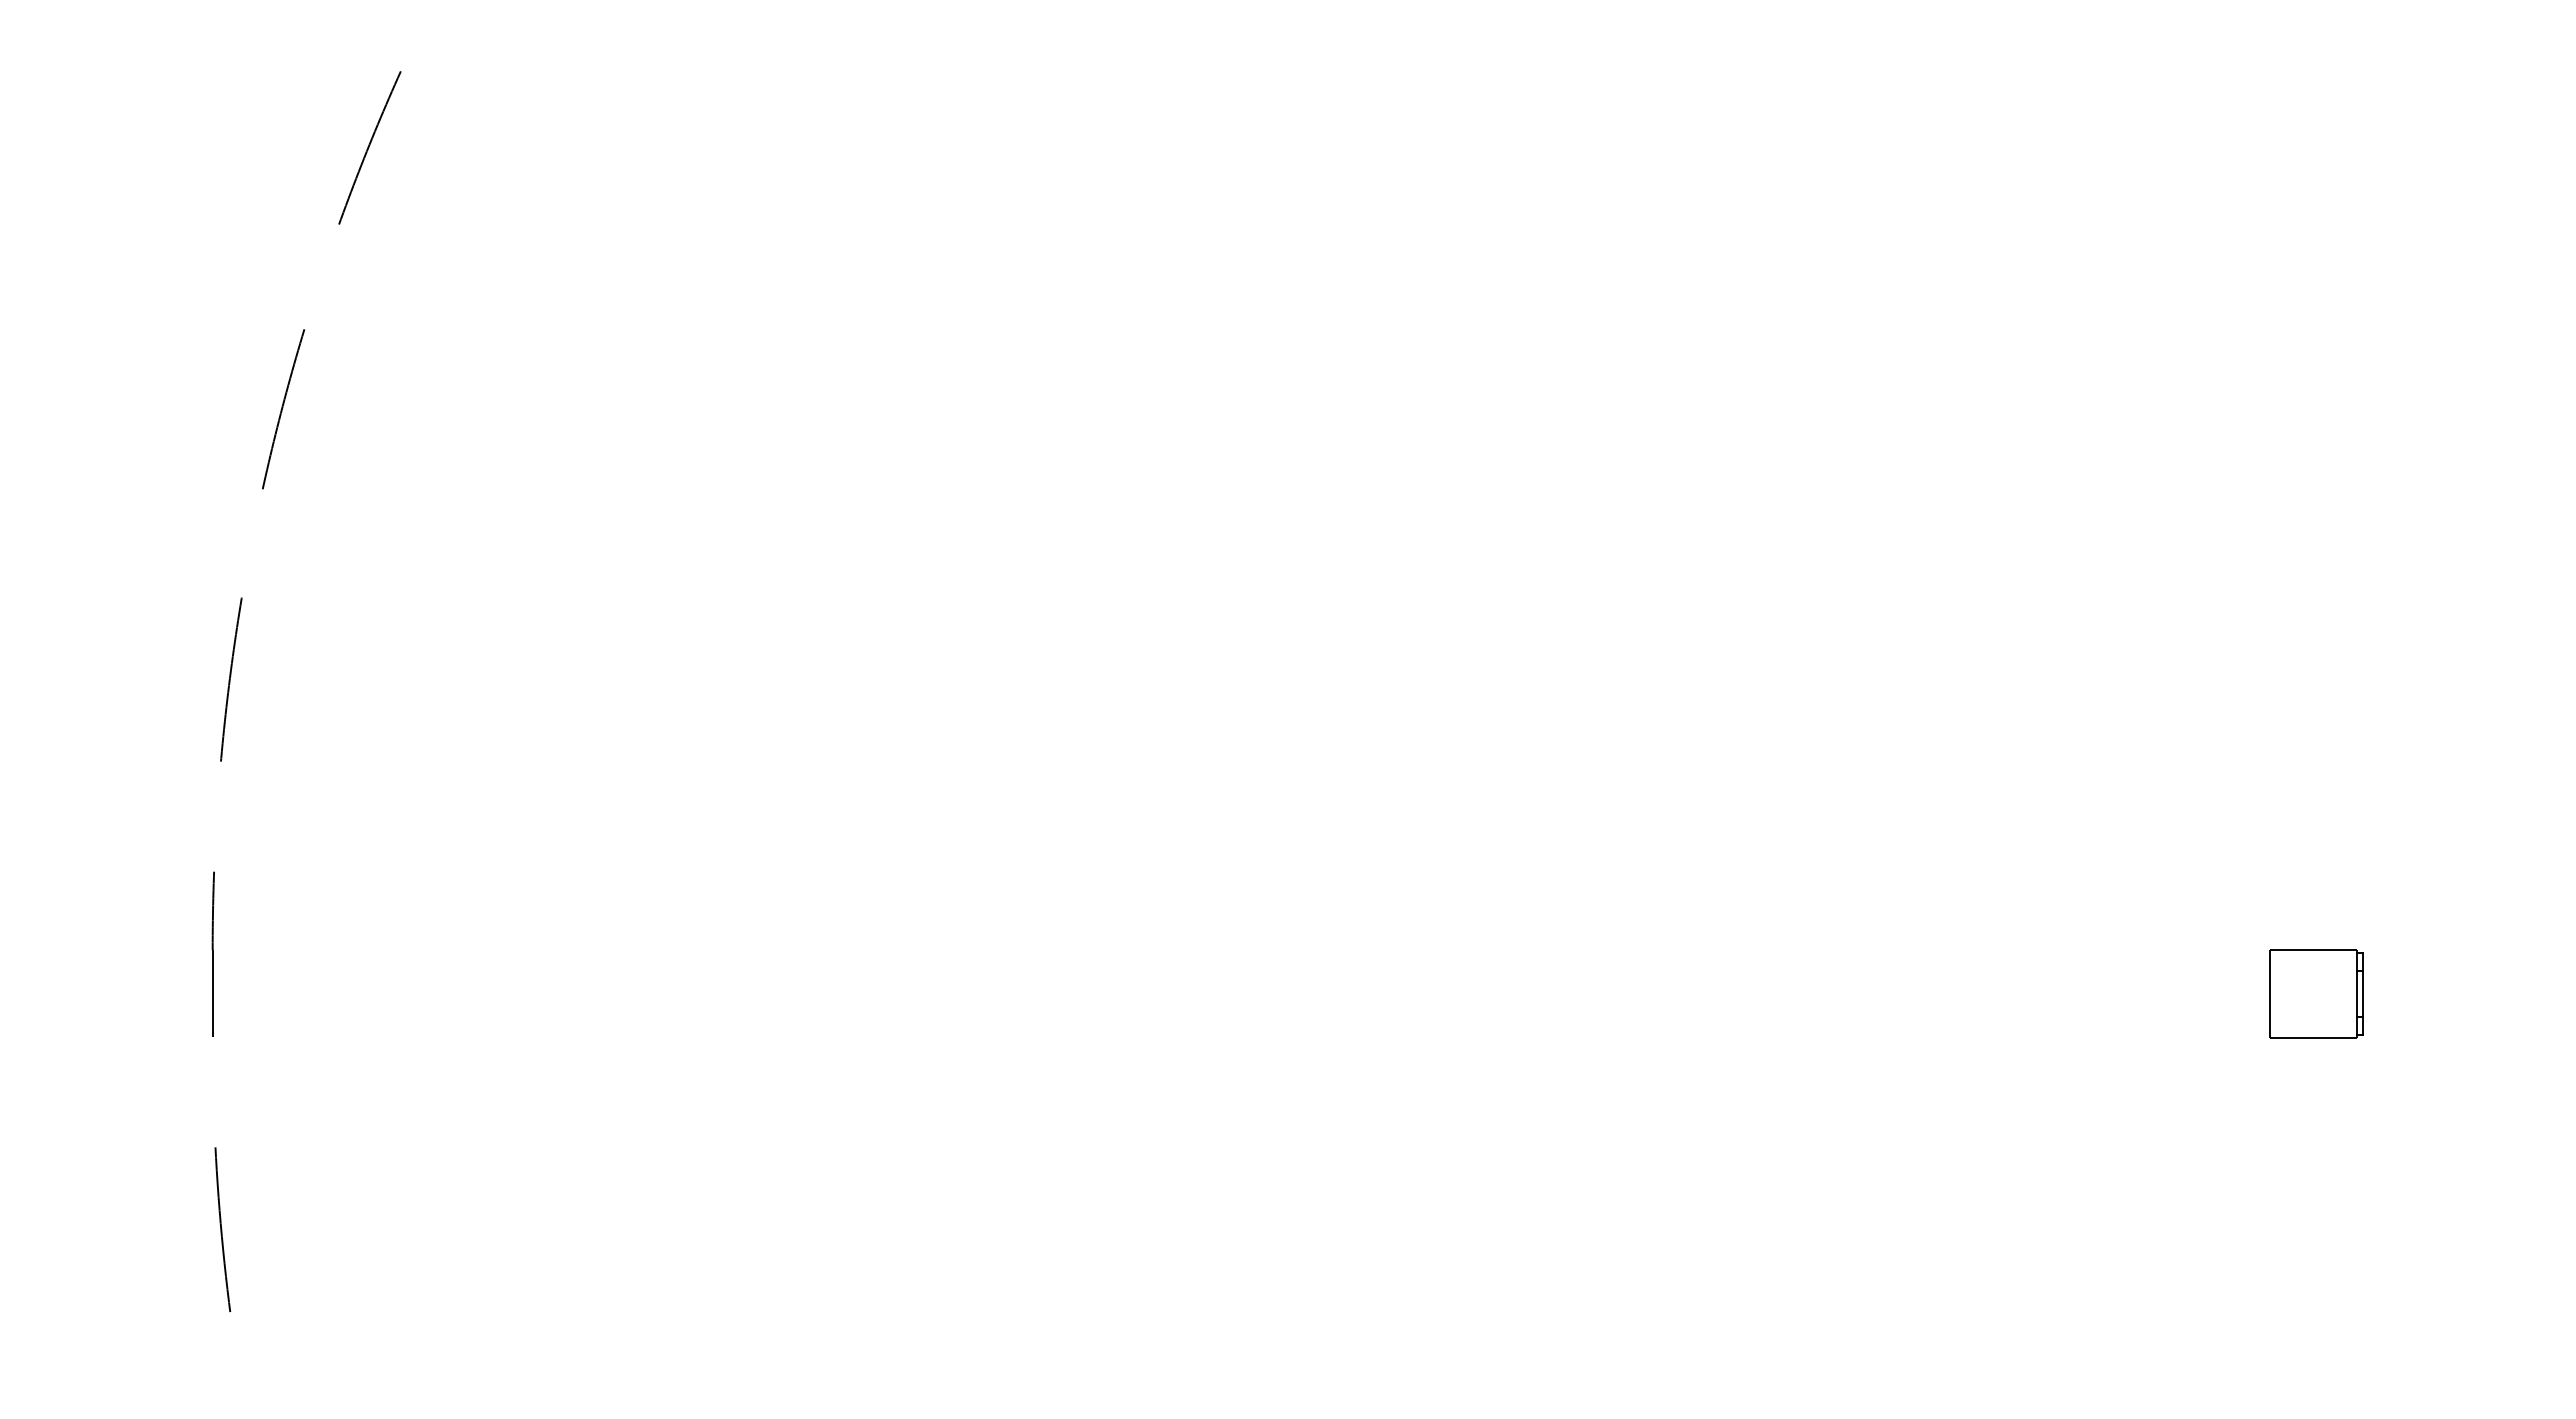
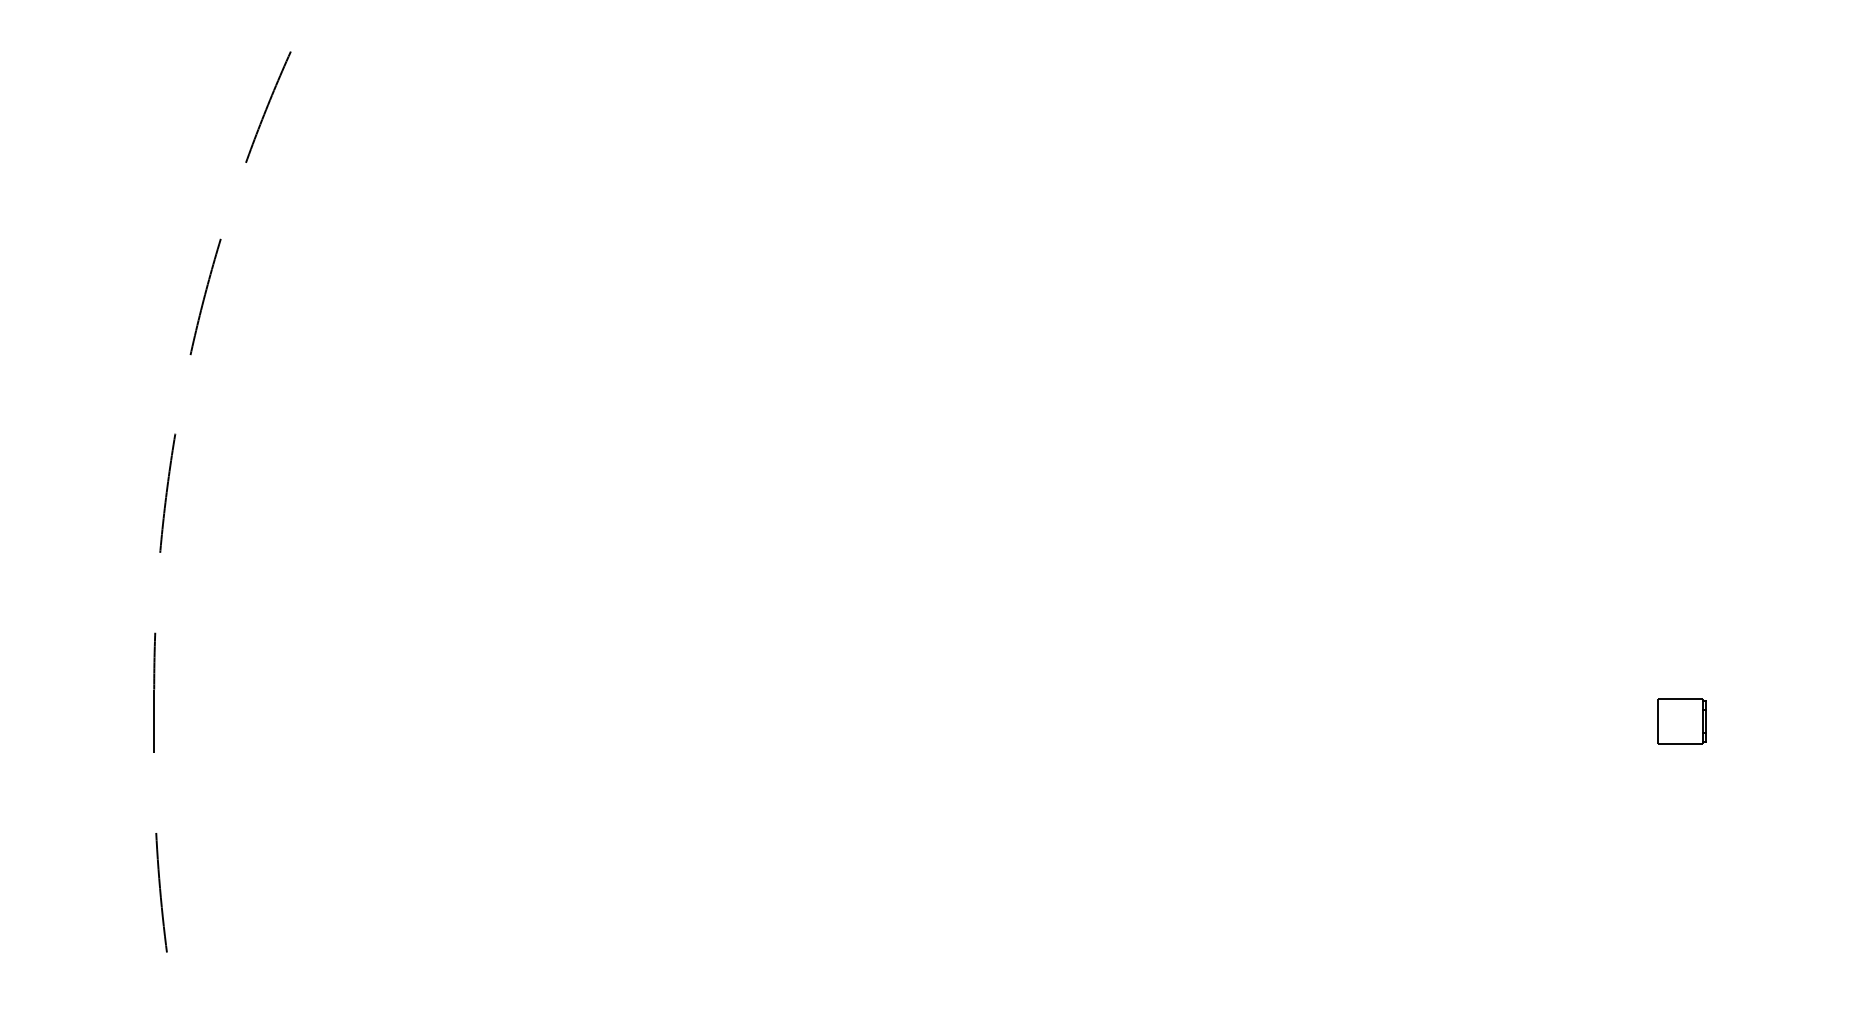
part: (2316, 993) -> (1681, 721), size x0.7

